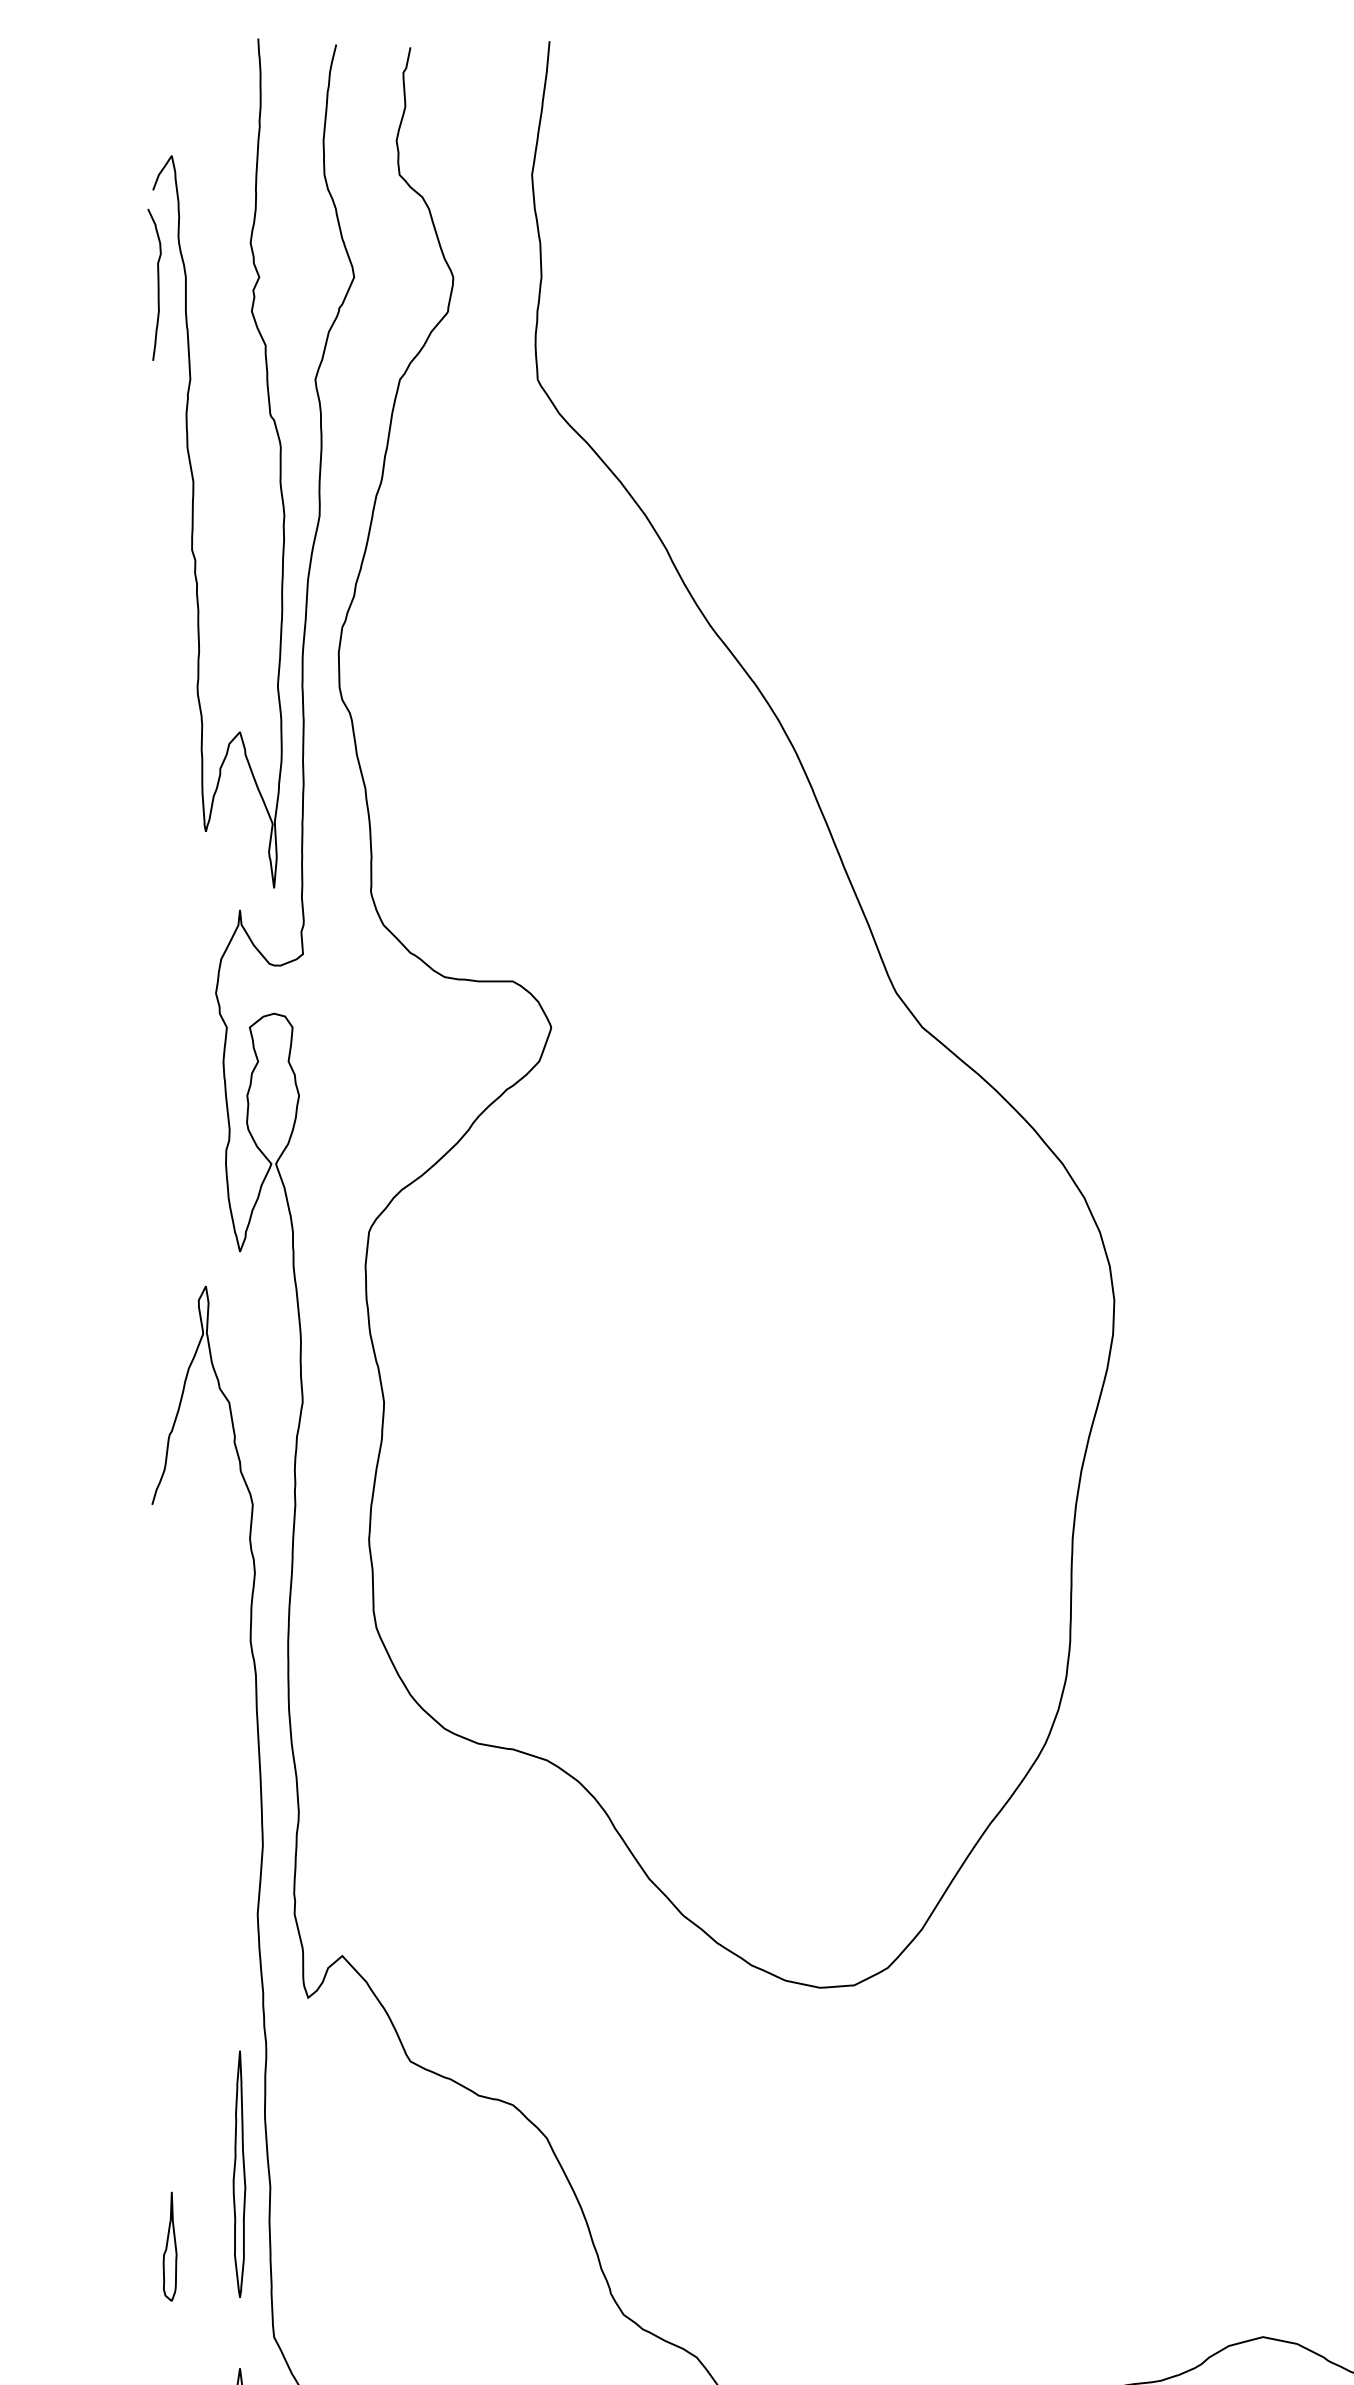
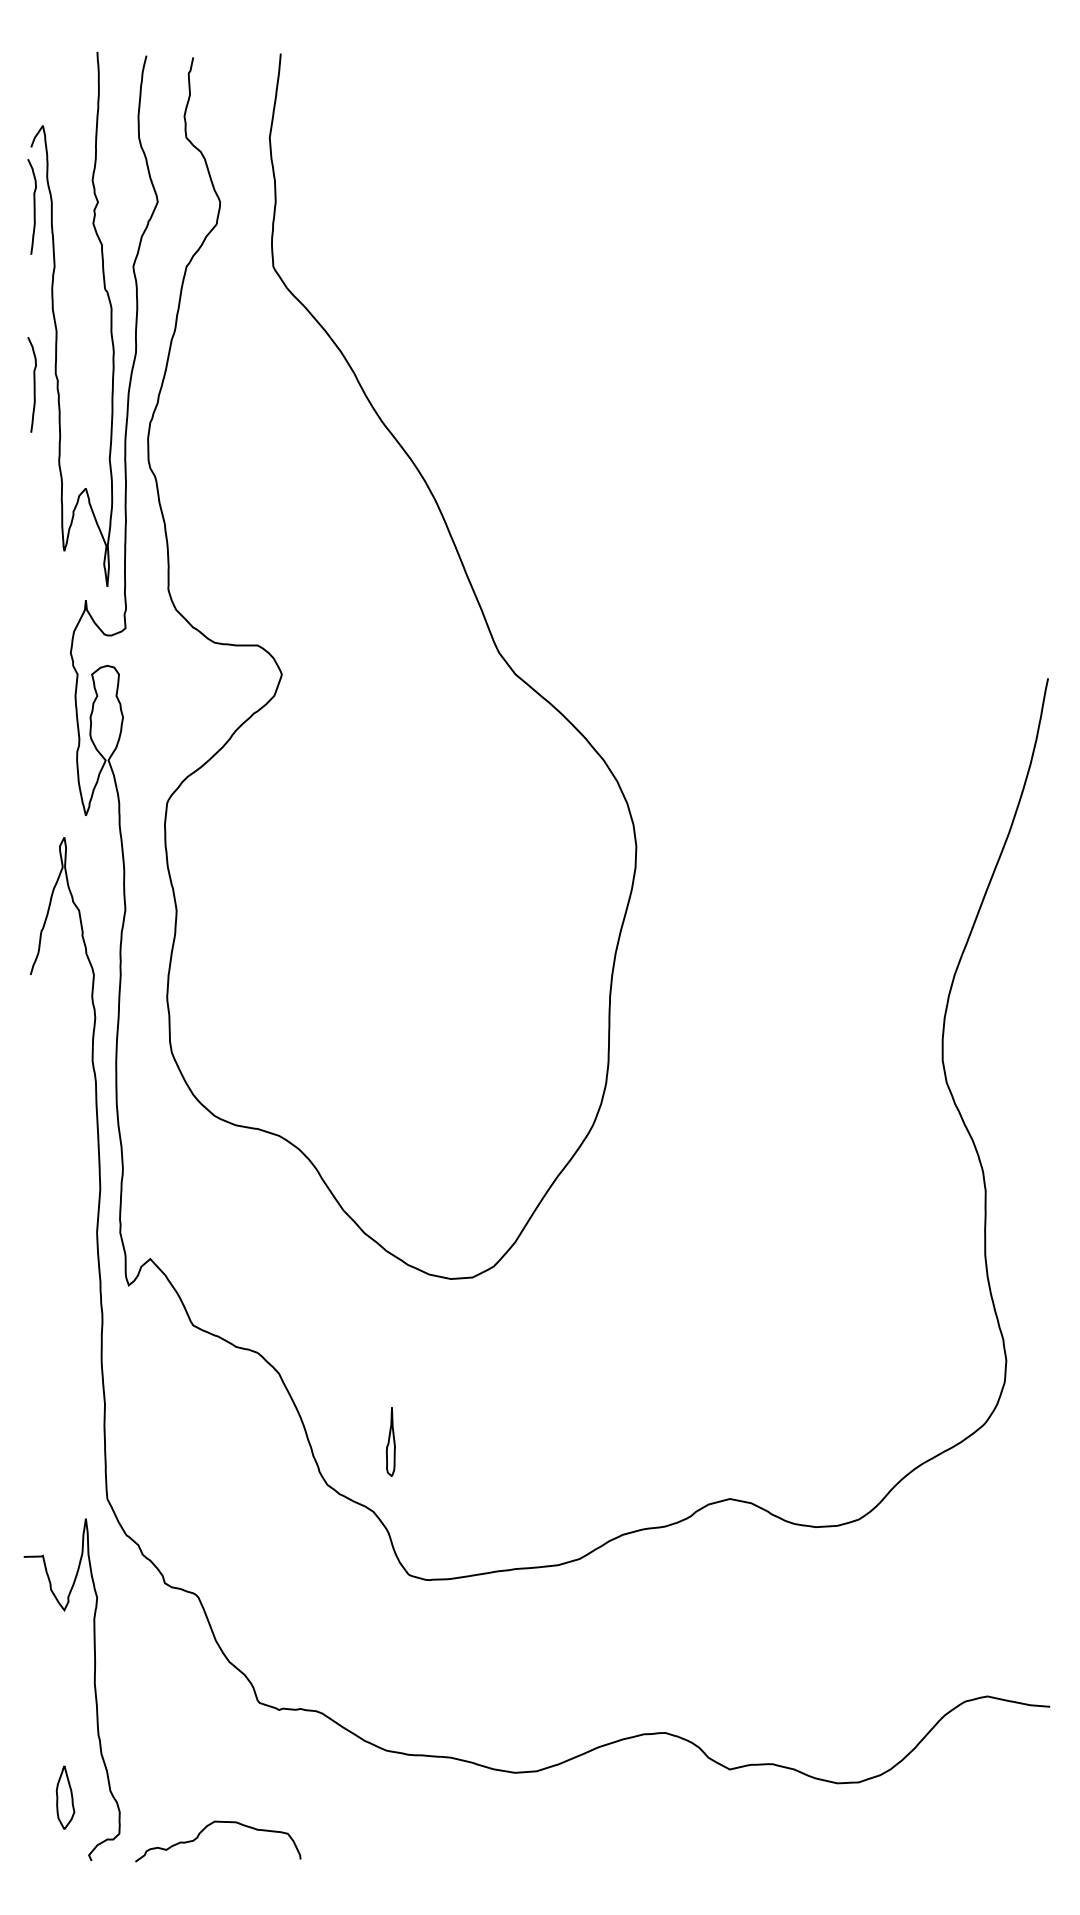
curve: (156, 566) -> (33, 384), added
part: (239, 2174) -> (85, 1396), removed
part: (169, 2245) -> (390, 1441), moved

